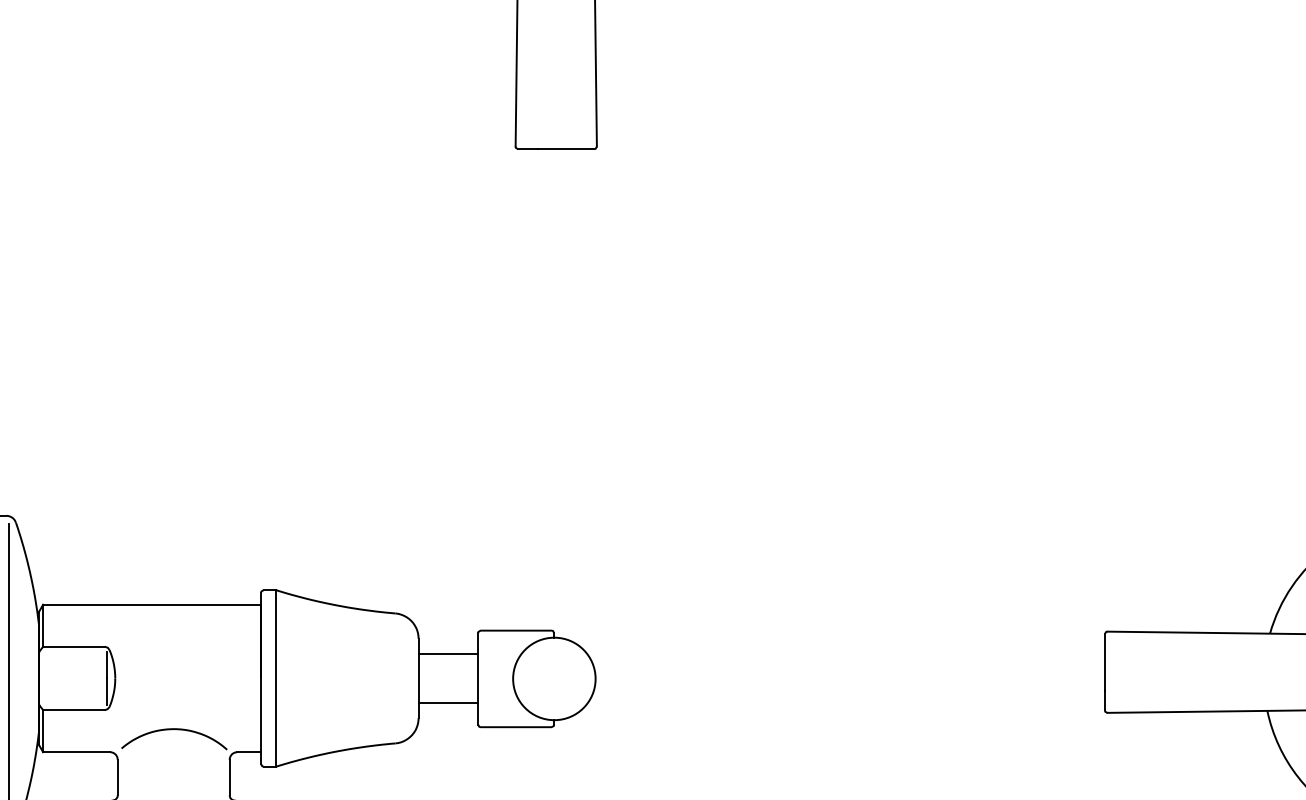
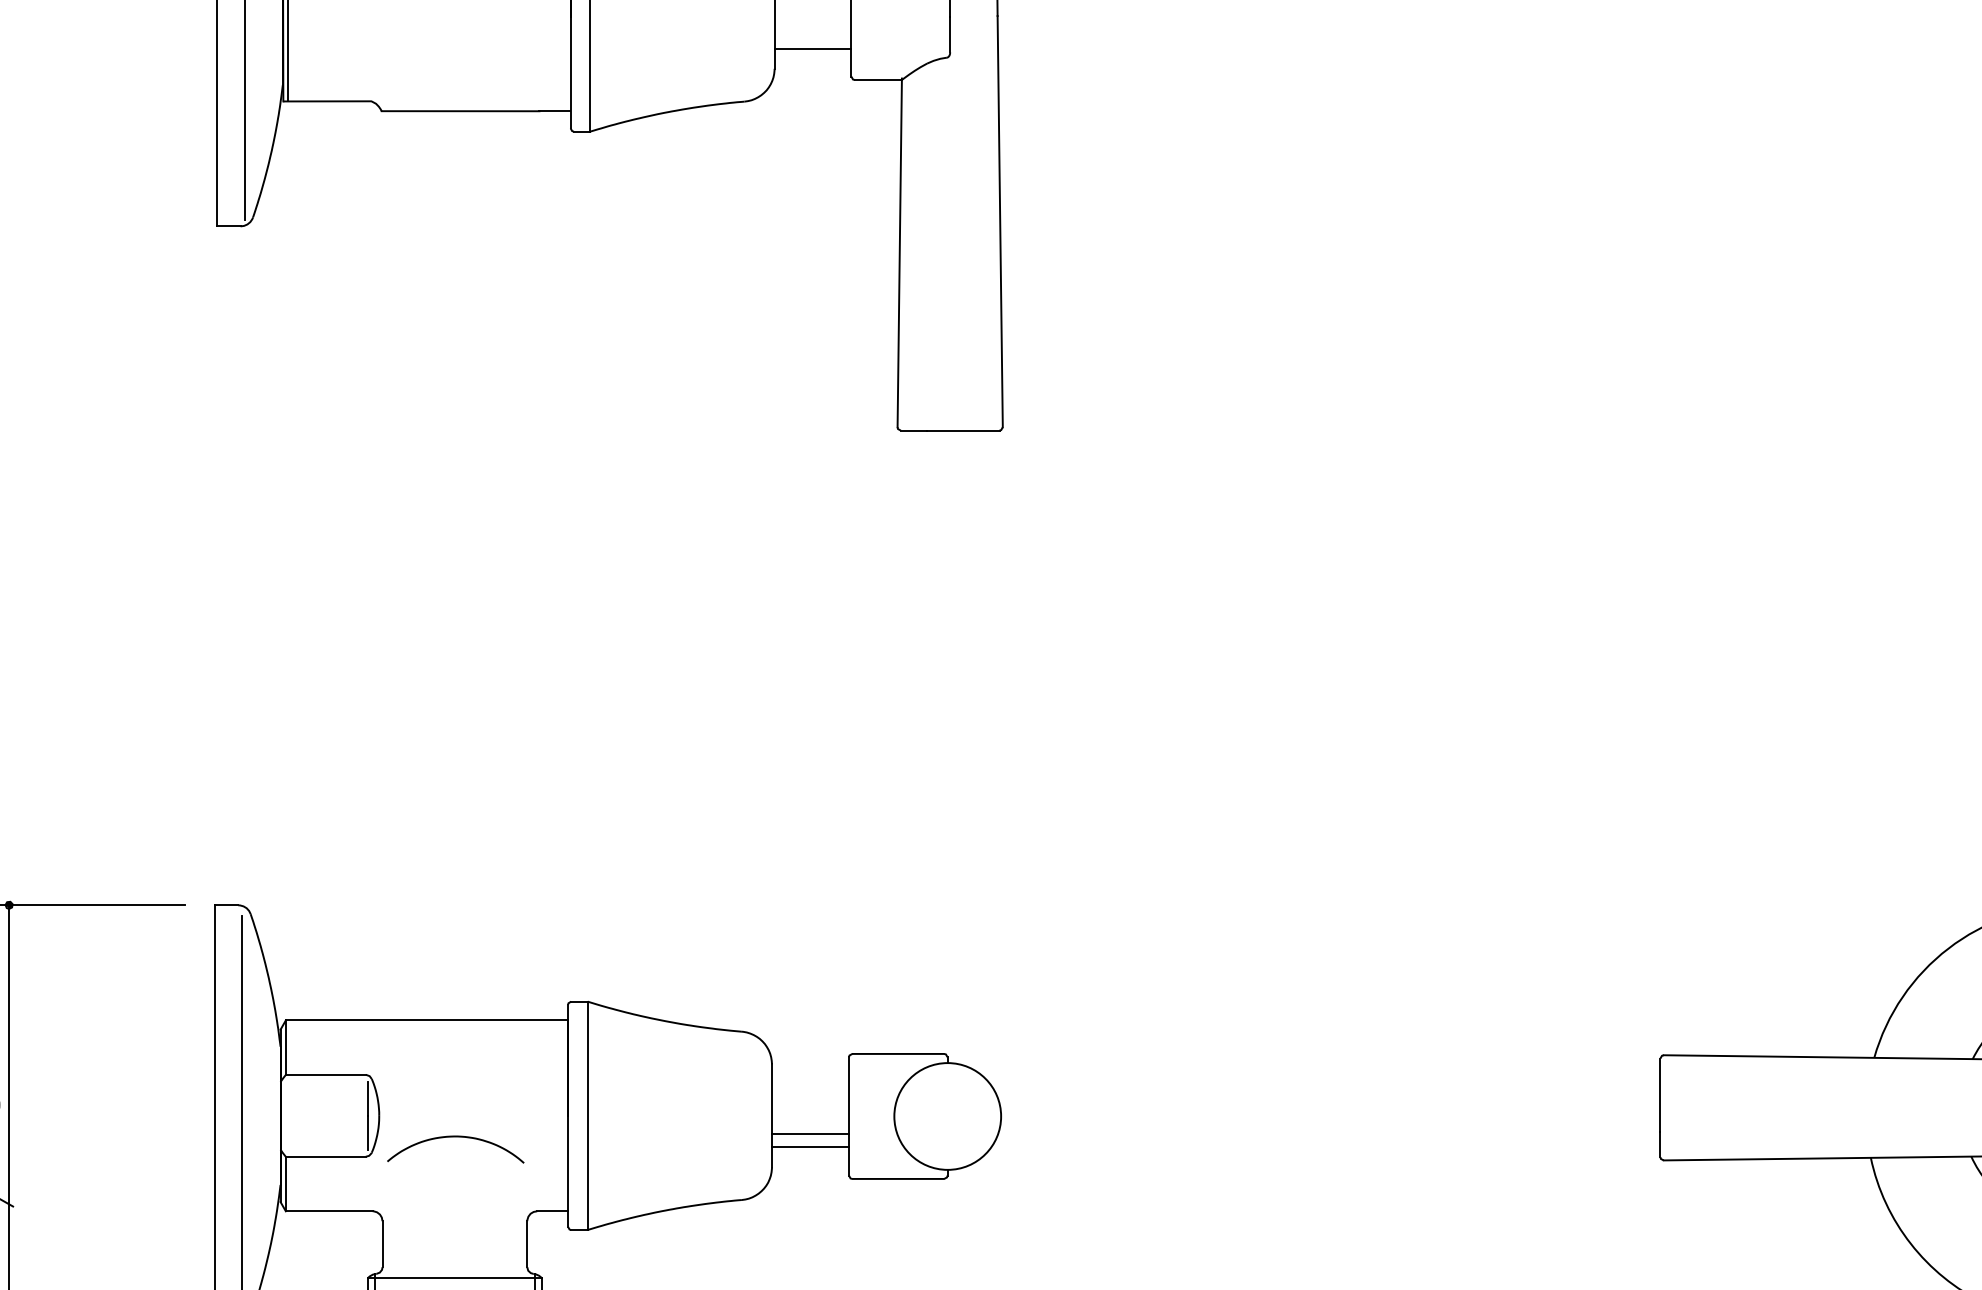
line: (448, 654) -> (810, 1133), moved
curve: (174, 729) -> (455, 1137), moved

